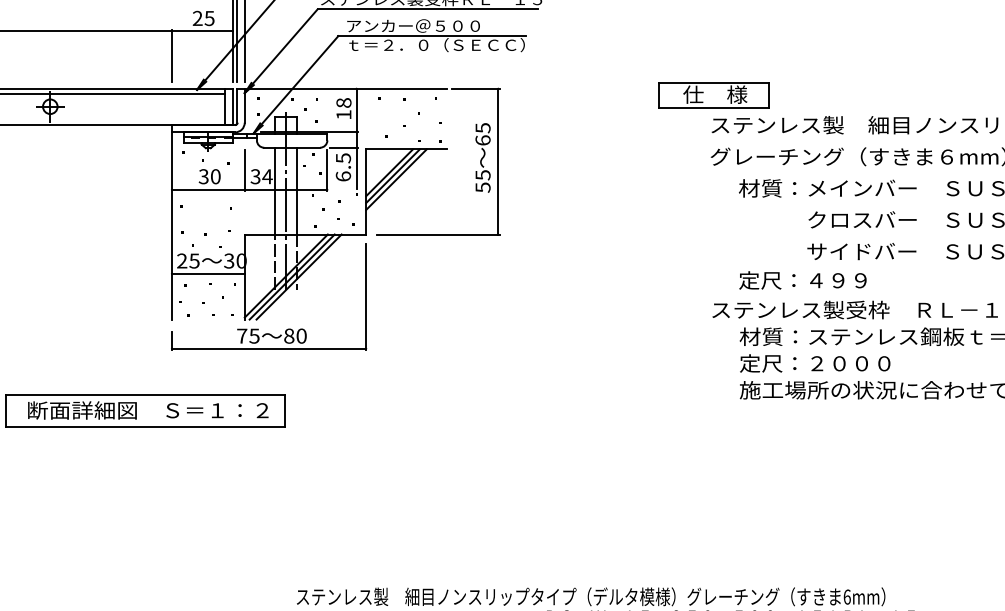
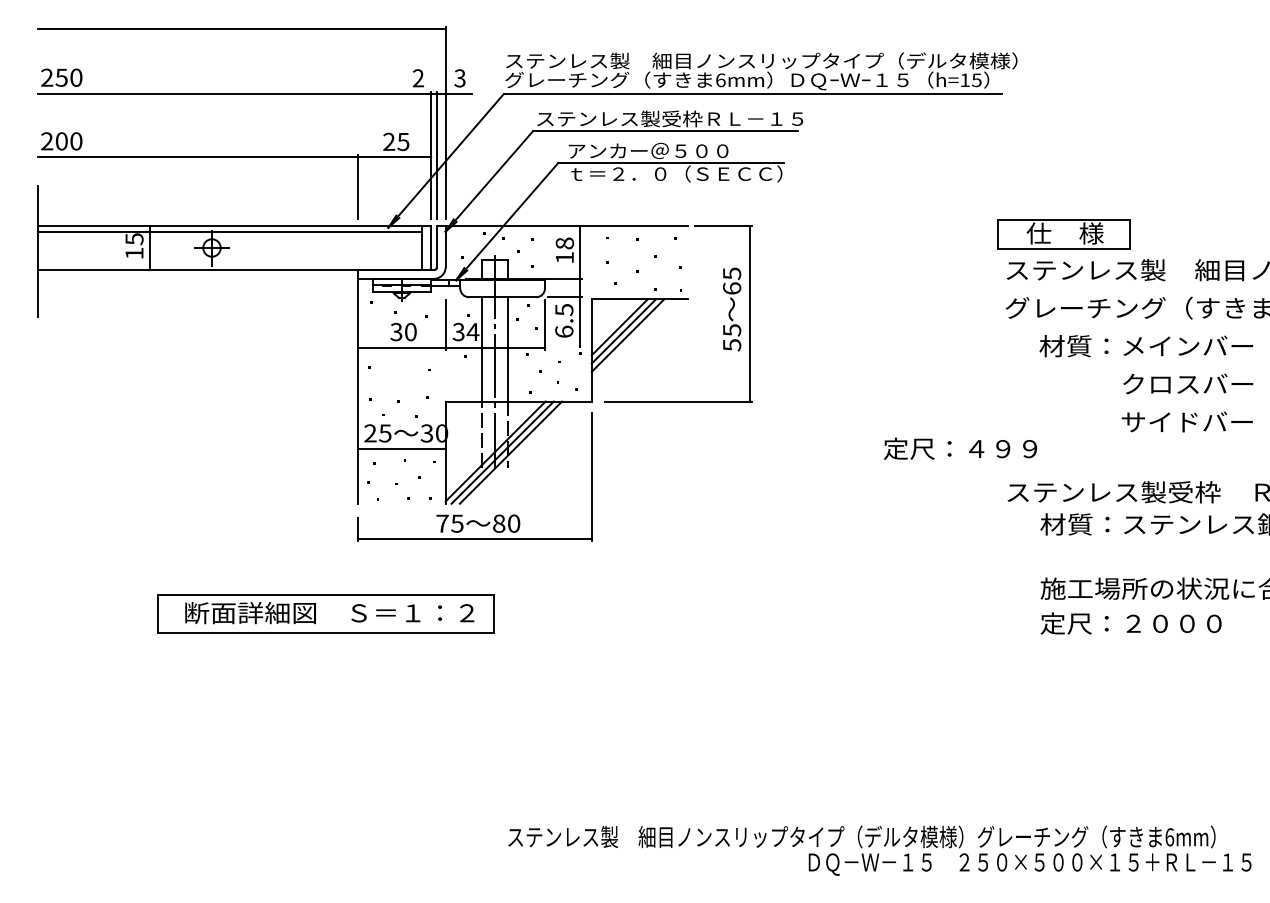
part: (713, 95) -> (1063, 234), moved
text: (802, 280) -> (959, 448), moved
text: (814, 363) -> (1130, 623), moved

